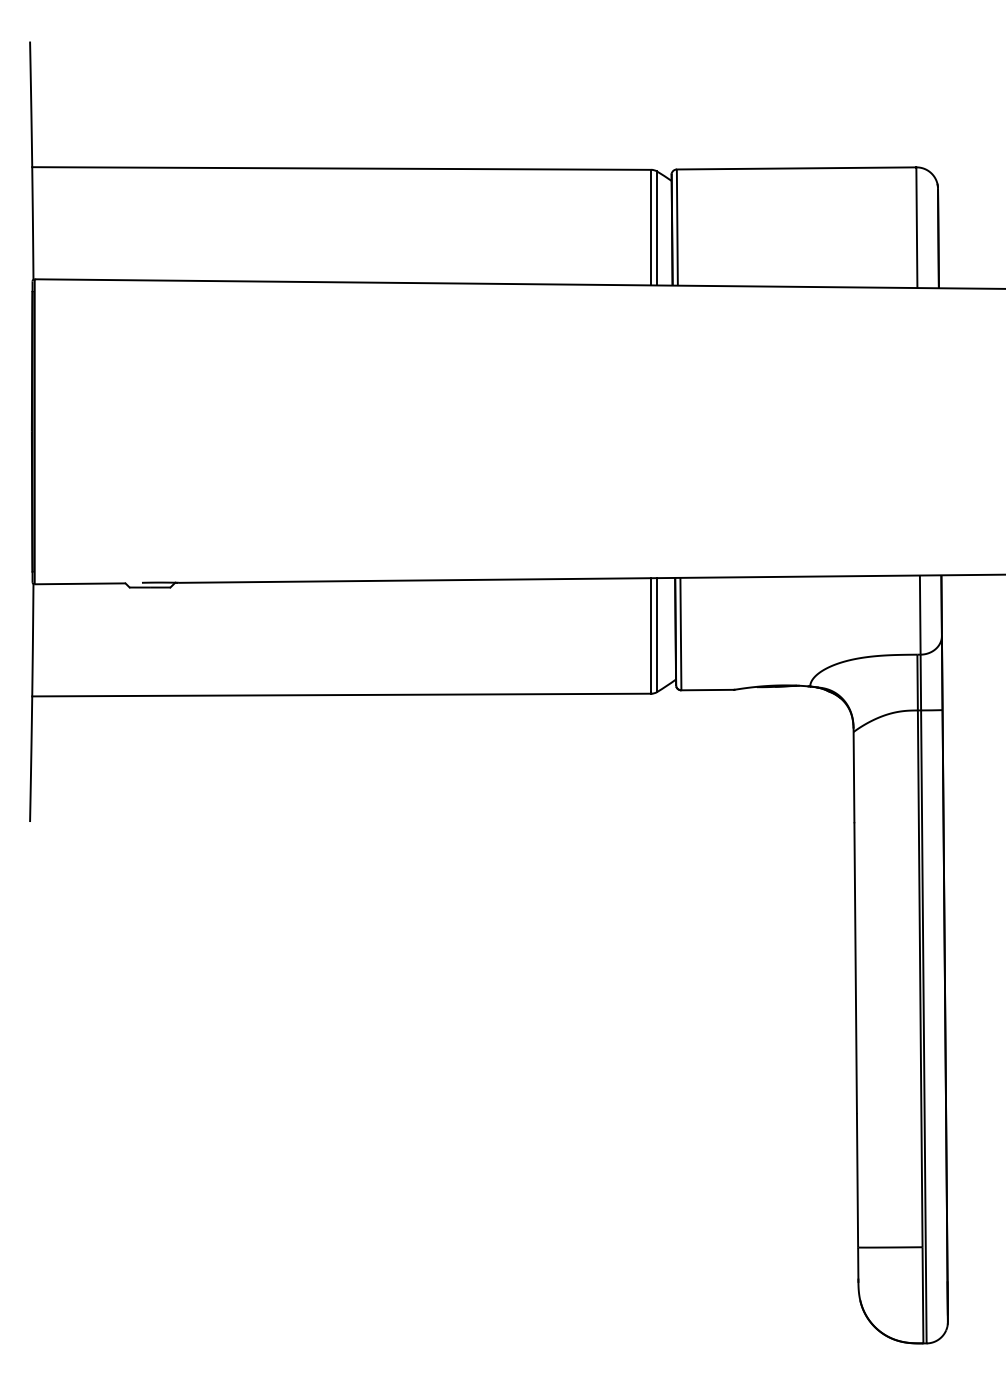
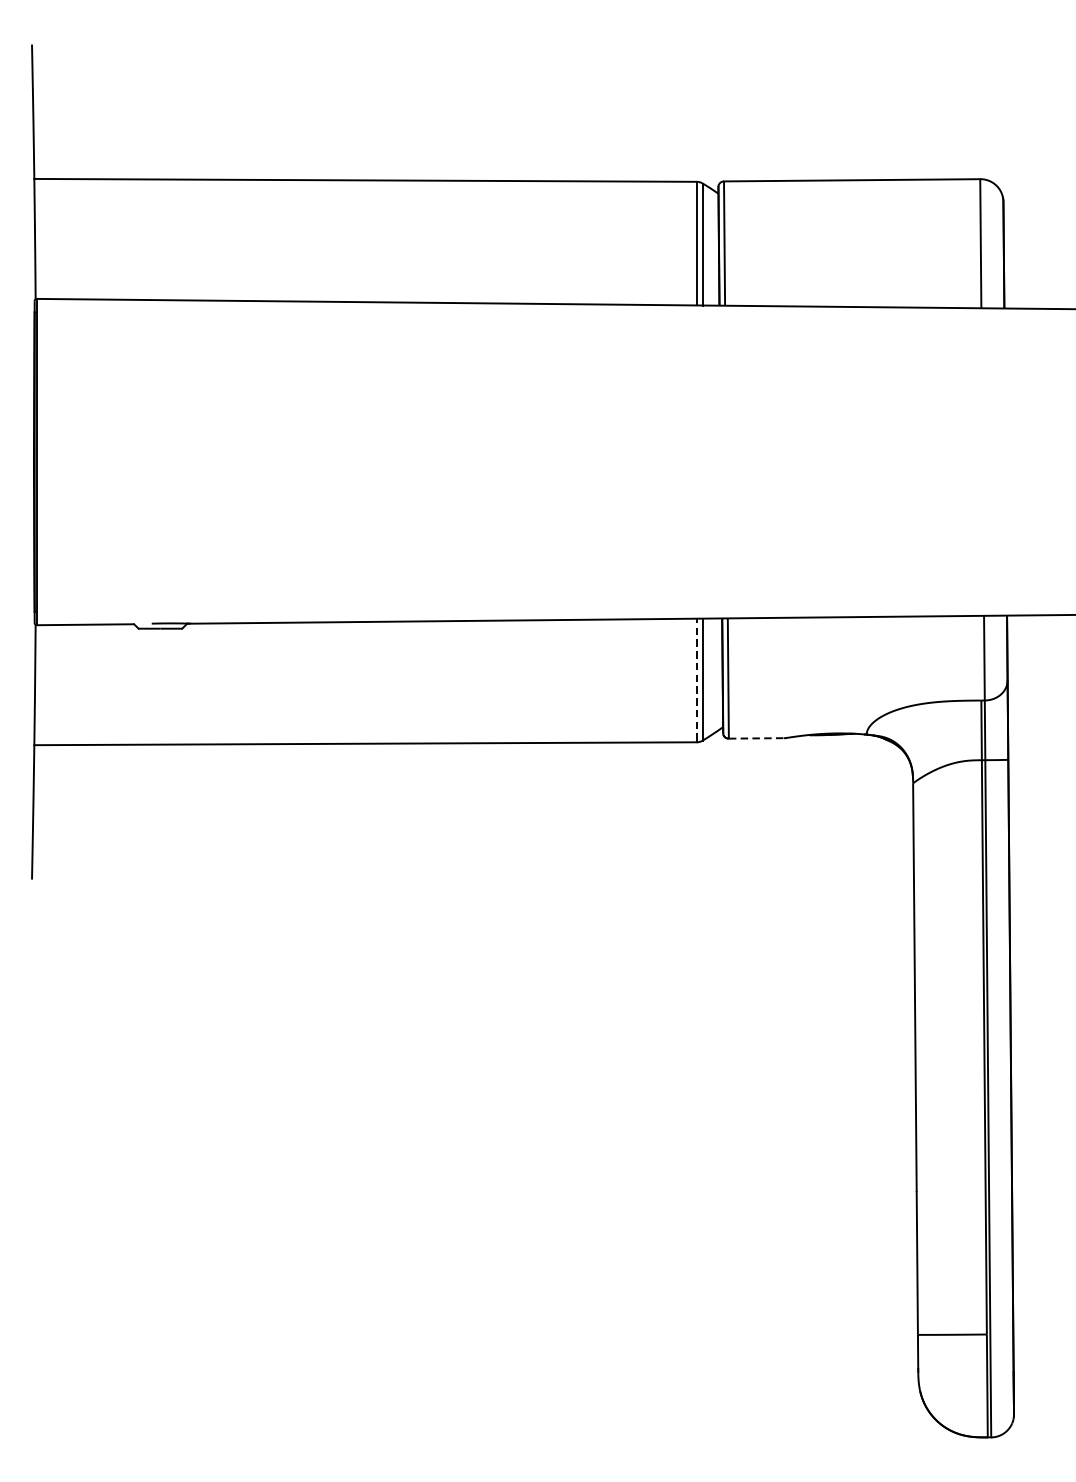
line: (651, 634) -> (696, 678), solid -> dashed
line: (708, 690) -> (757, 738), solid -> dashed

